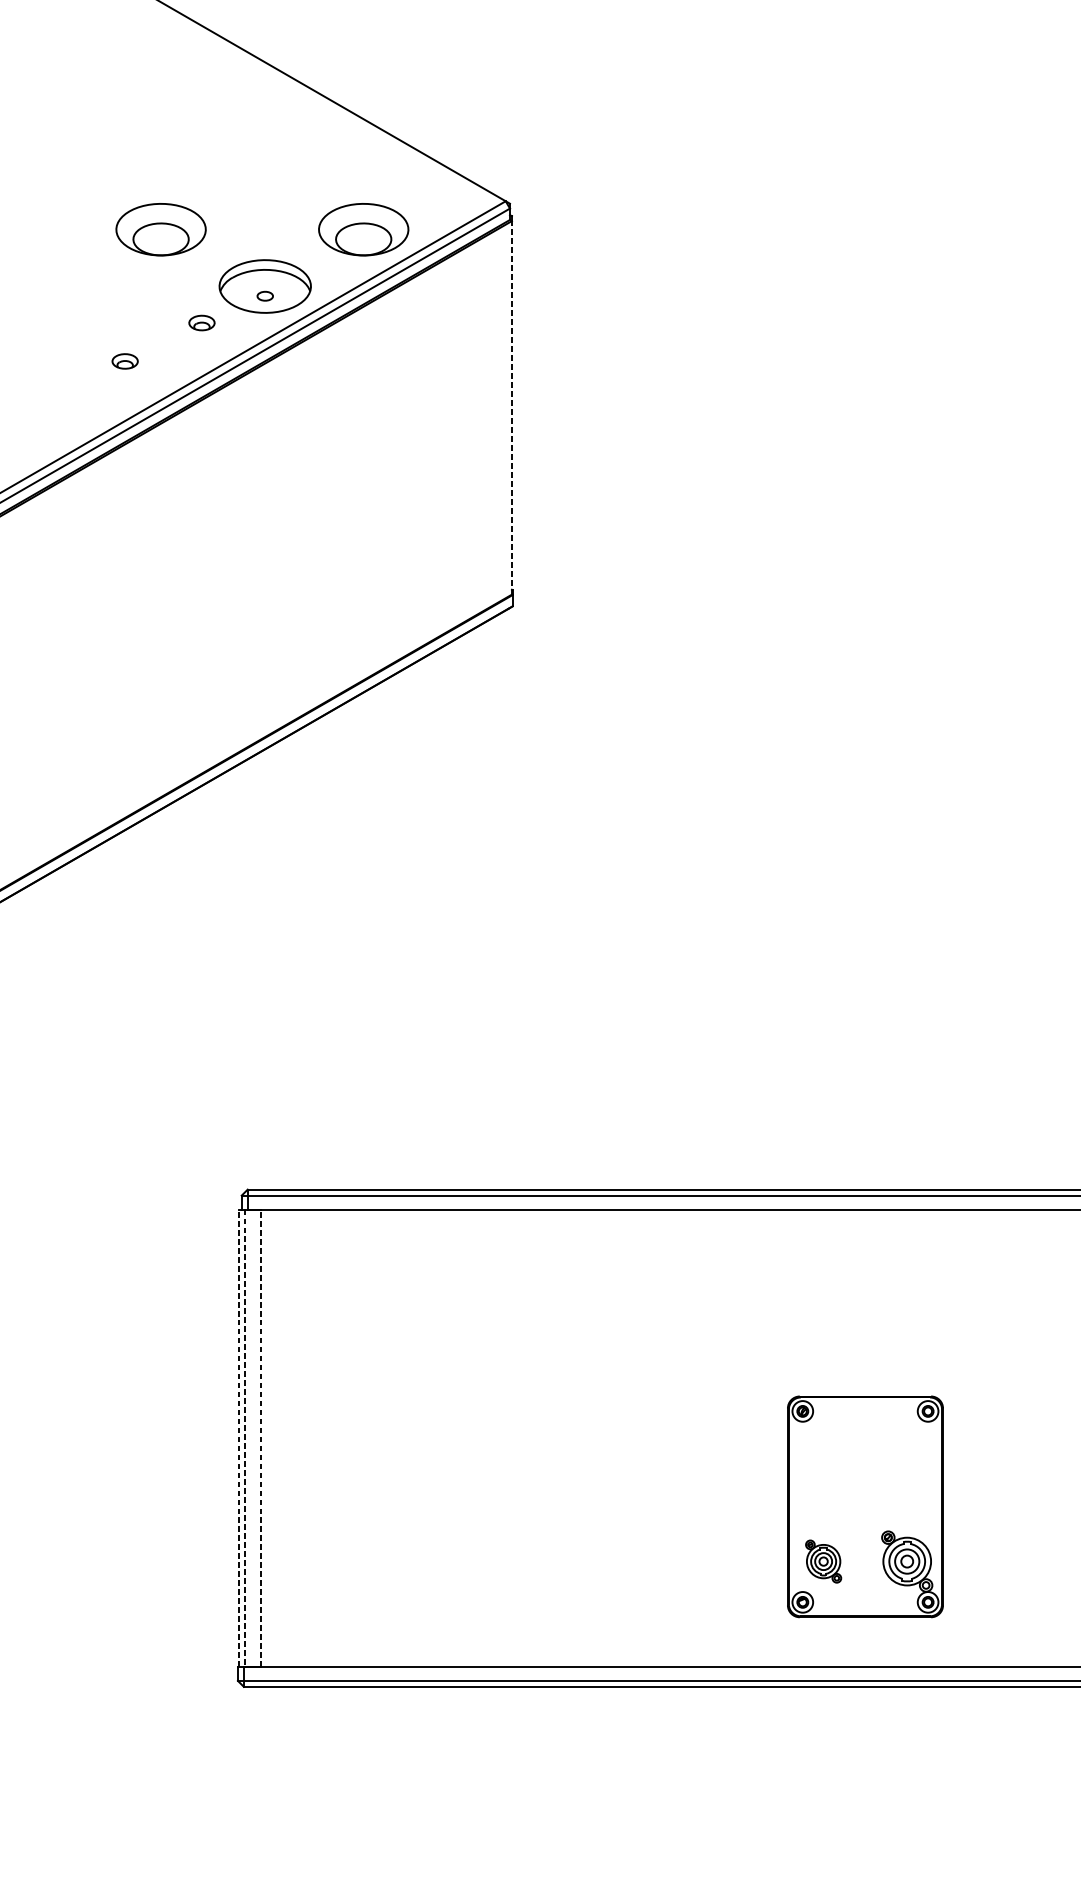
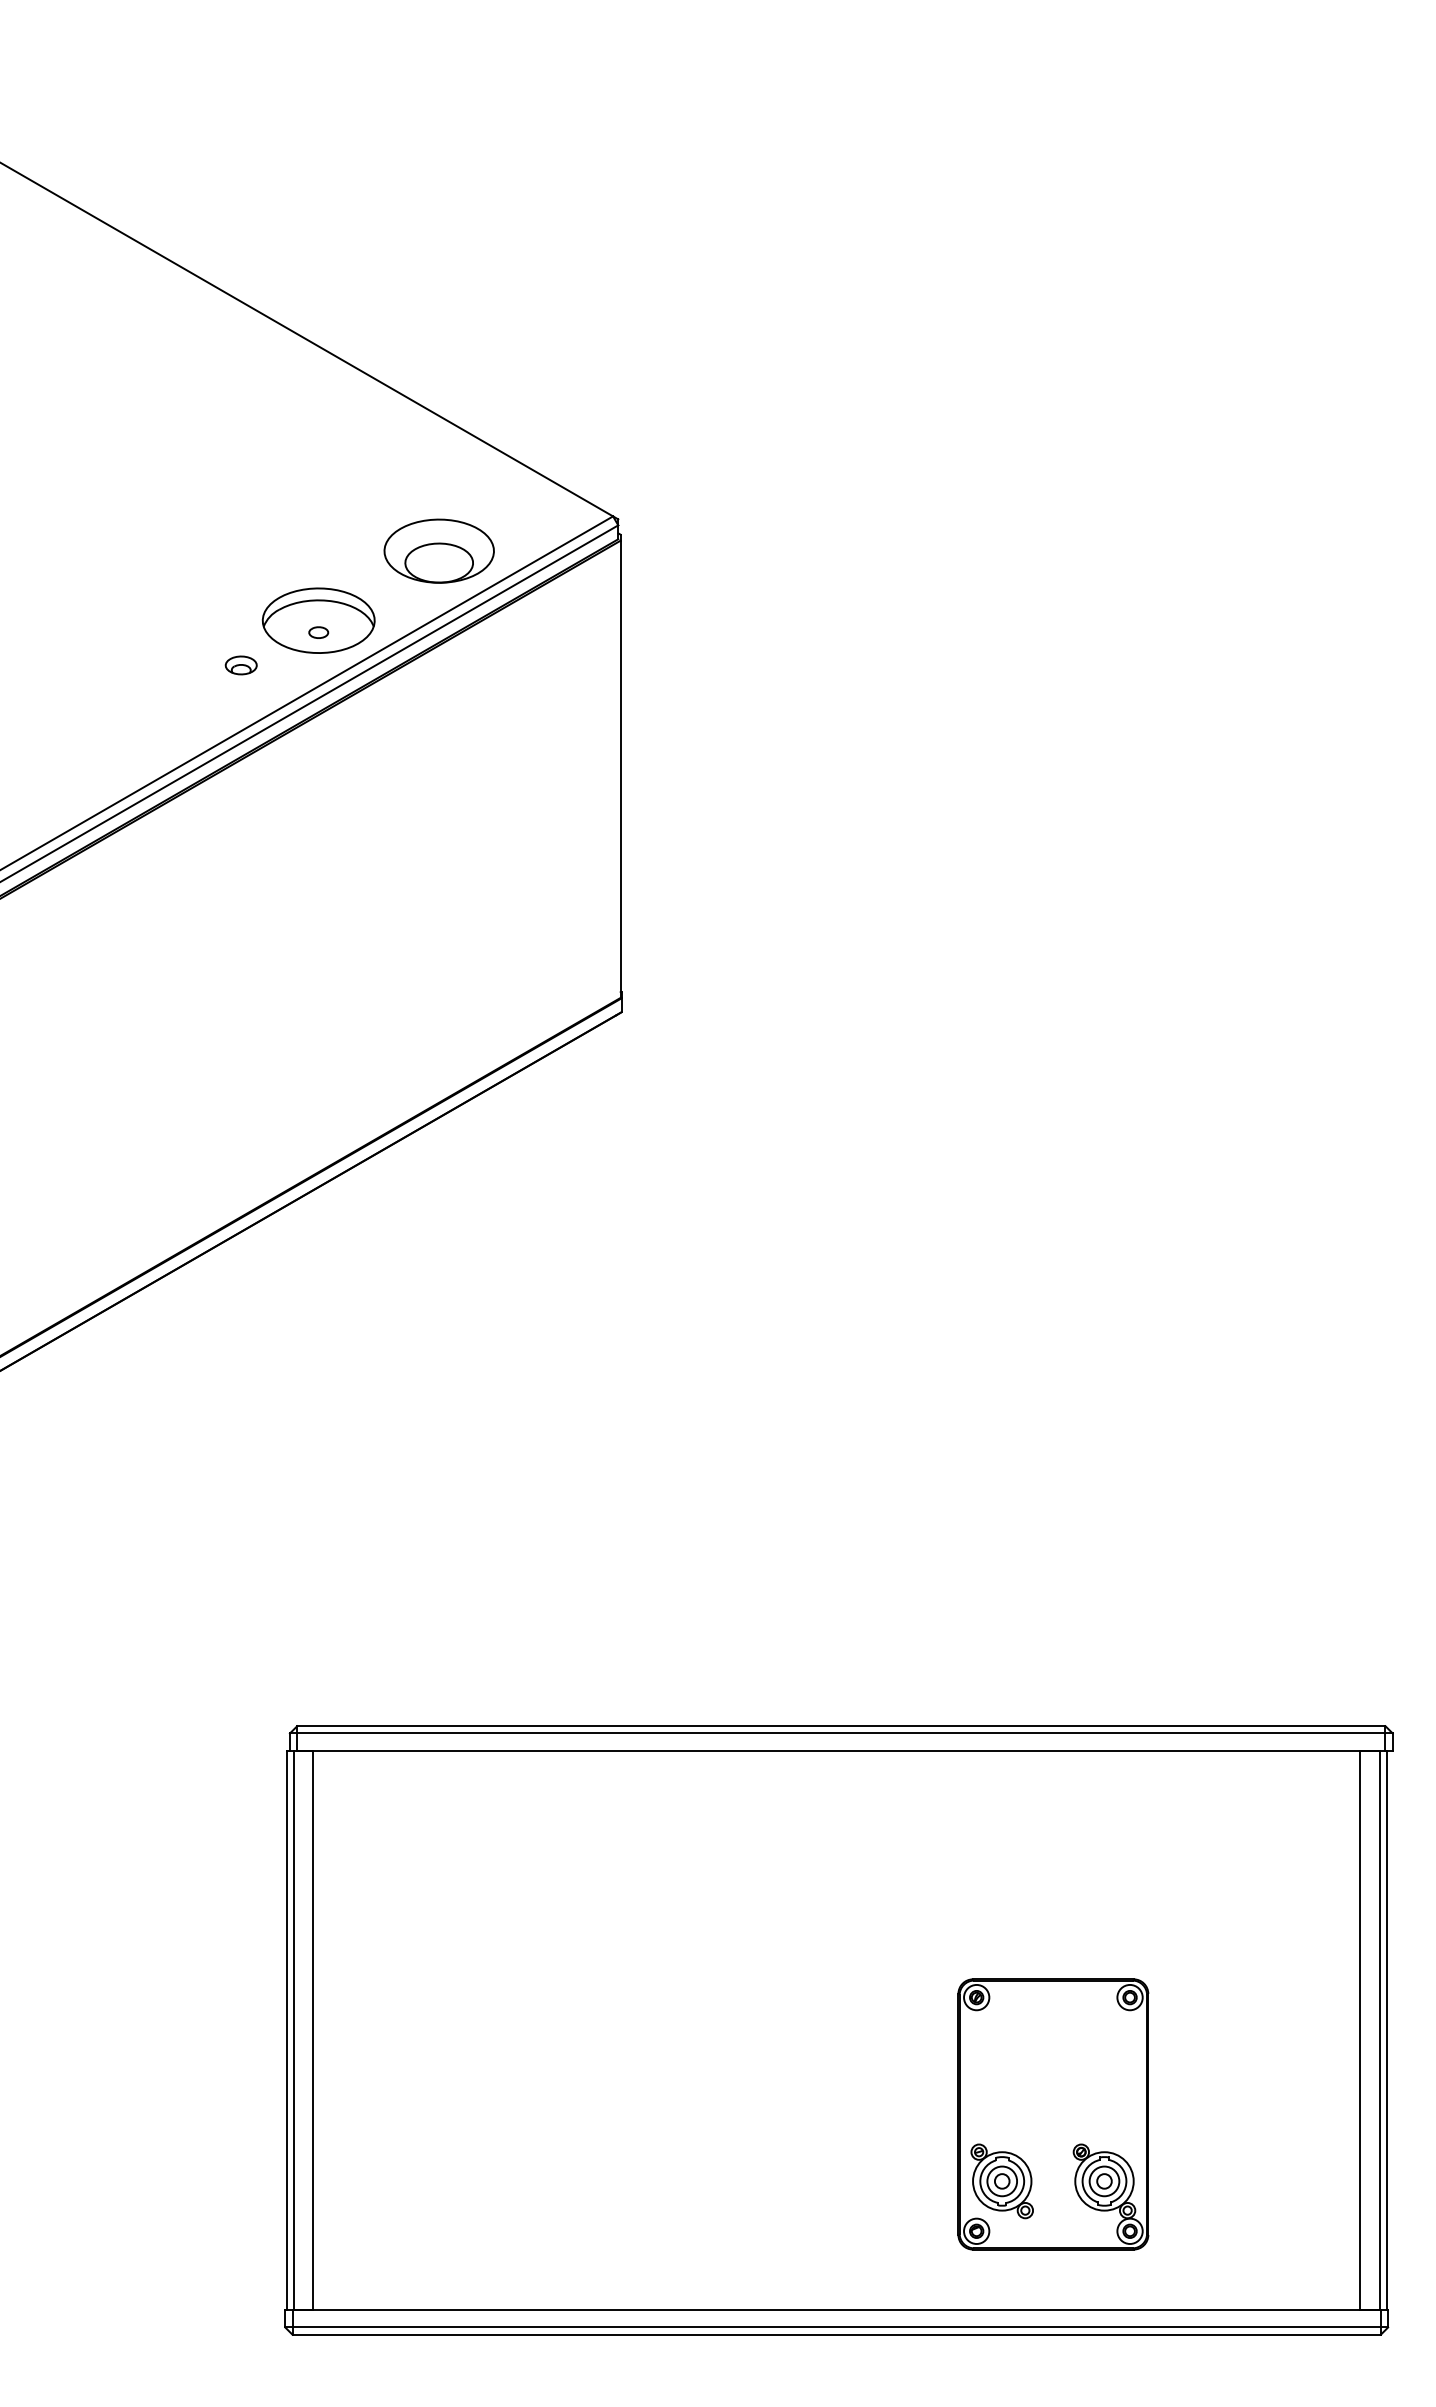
part: (160, 229) -> (190, 550), removed
part: (124, 361) -> (146, 712), removed
line: (511, 408) -> (620, 769), dashed -> solid
line: (238, 1438) -> (286, 2030), dashed -> solid
line: (244, 1438) -> (293, 2030), dashed -> solid
line: (260, 1438) -> (313, 2030), dashed -> solid
part: (823, 1561) -> (1001, 2181), size x1.43

